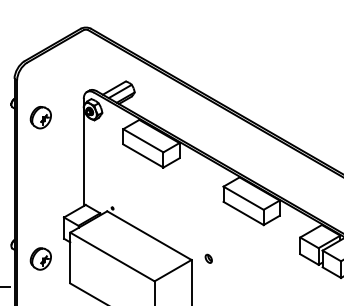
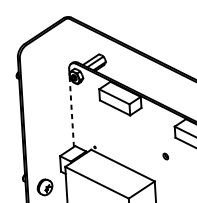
part: (40, 117) -> (38, 84), removed
line: (83, 156) -> (71, 110), solid -> dashed
part: (208, 258) -> (165, 156), moved

